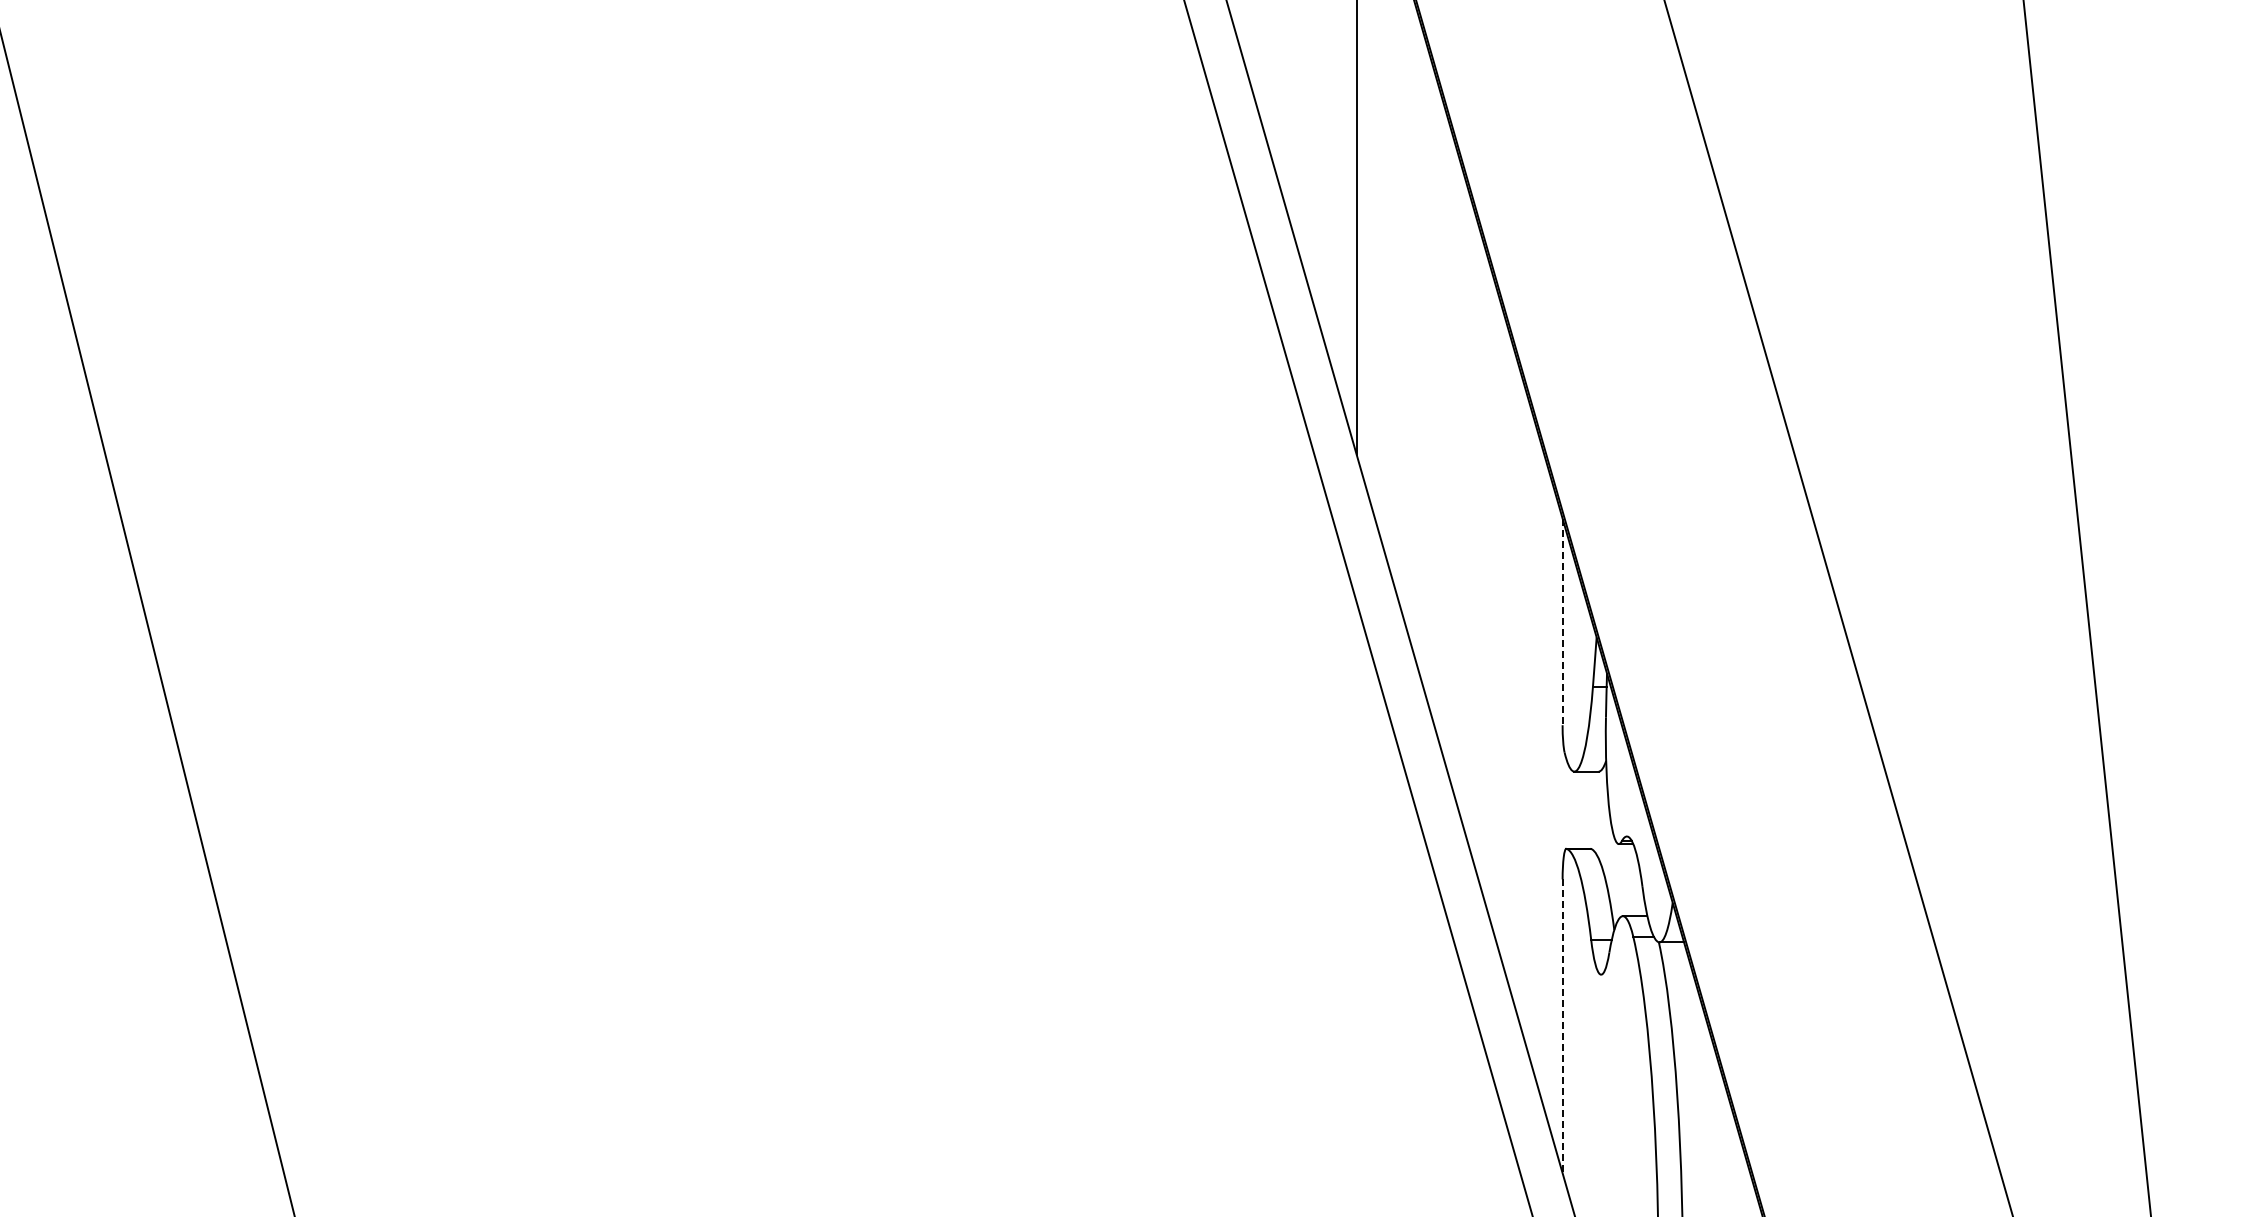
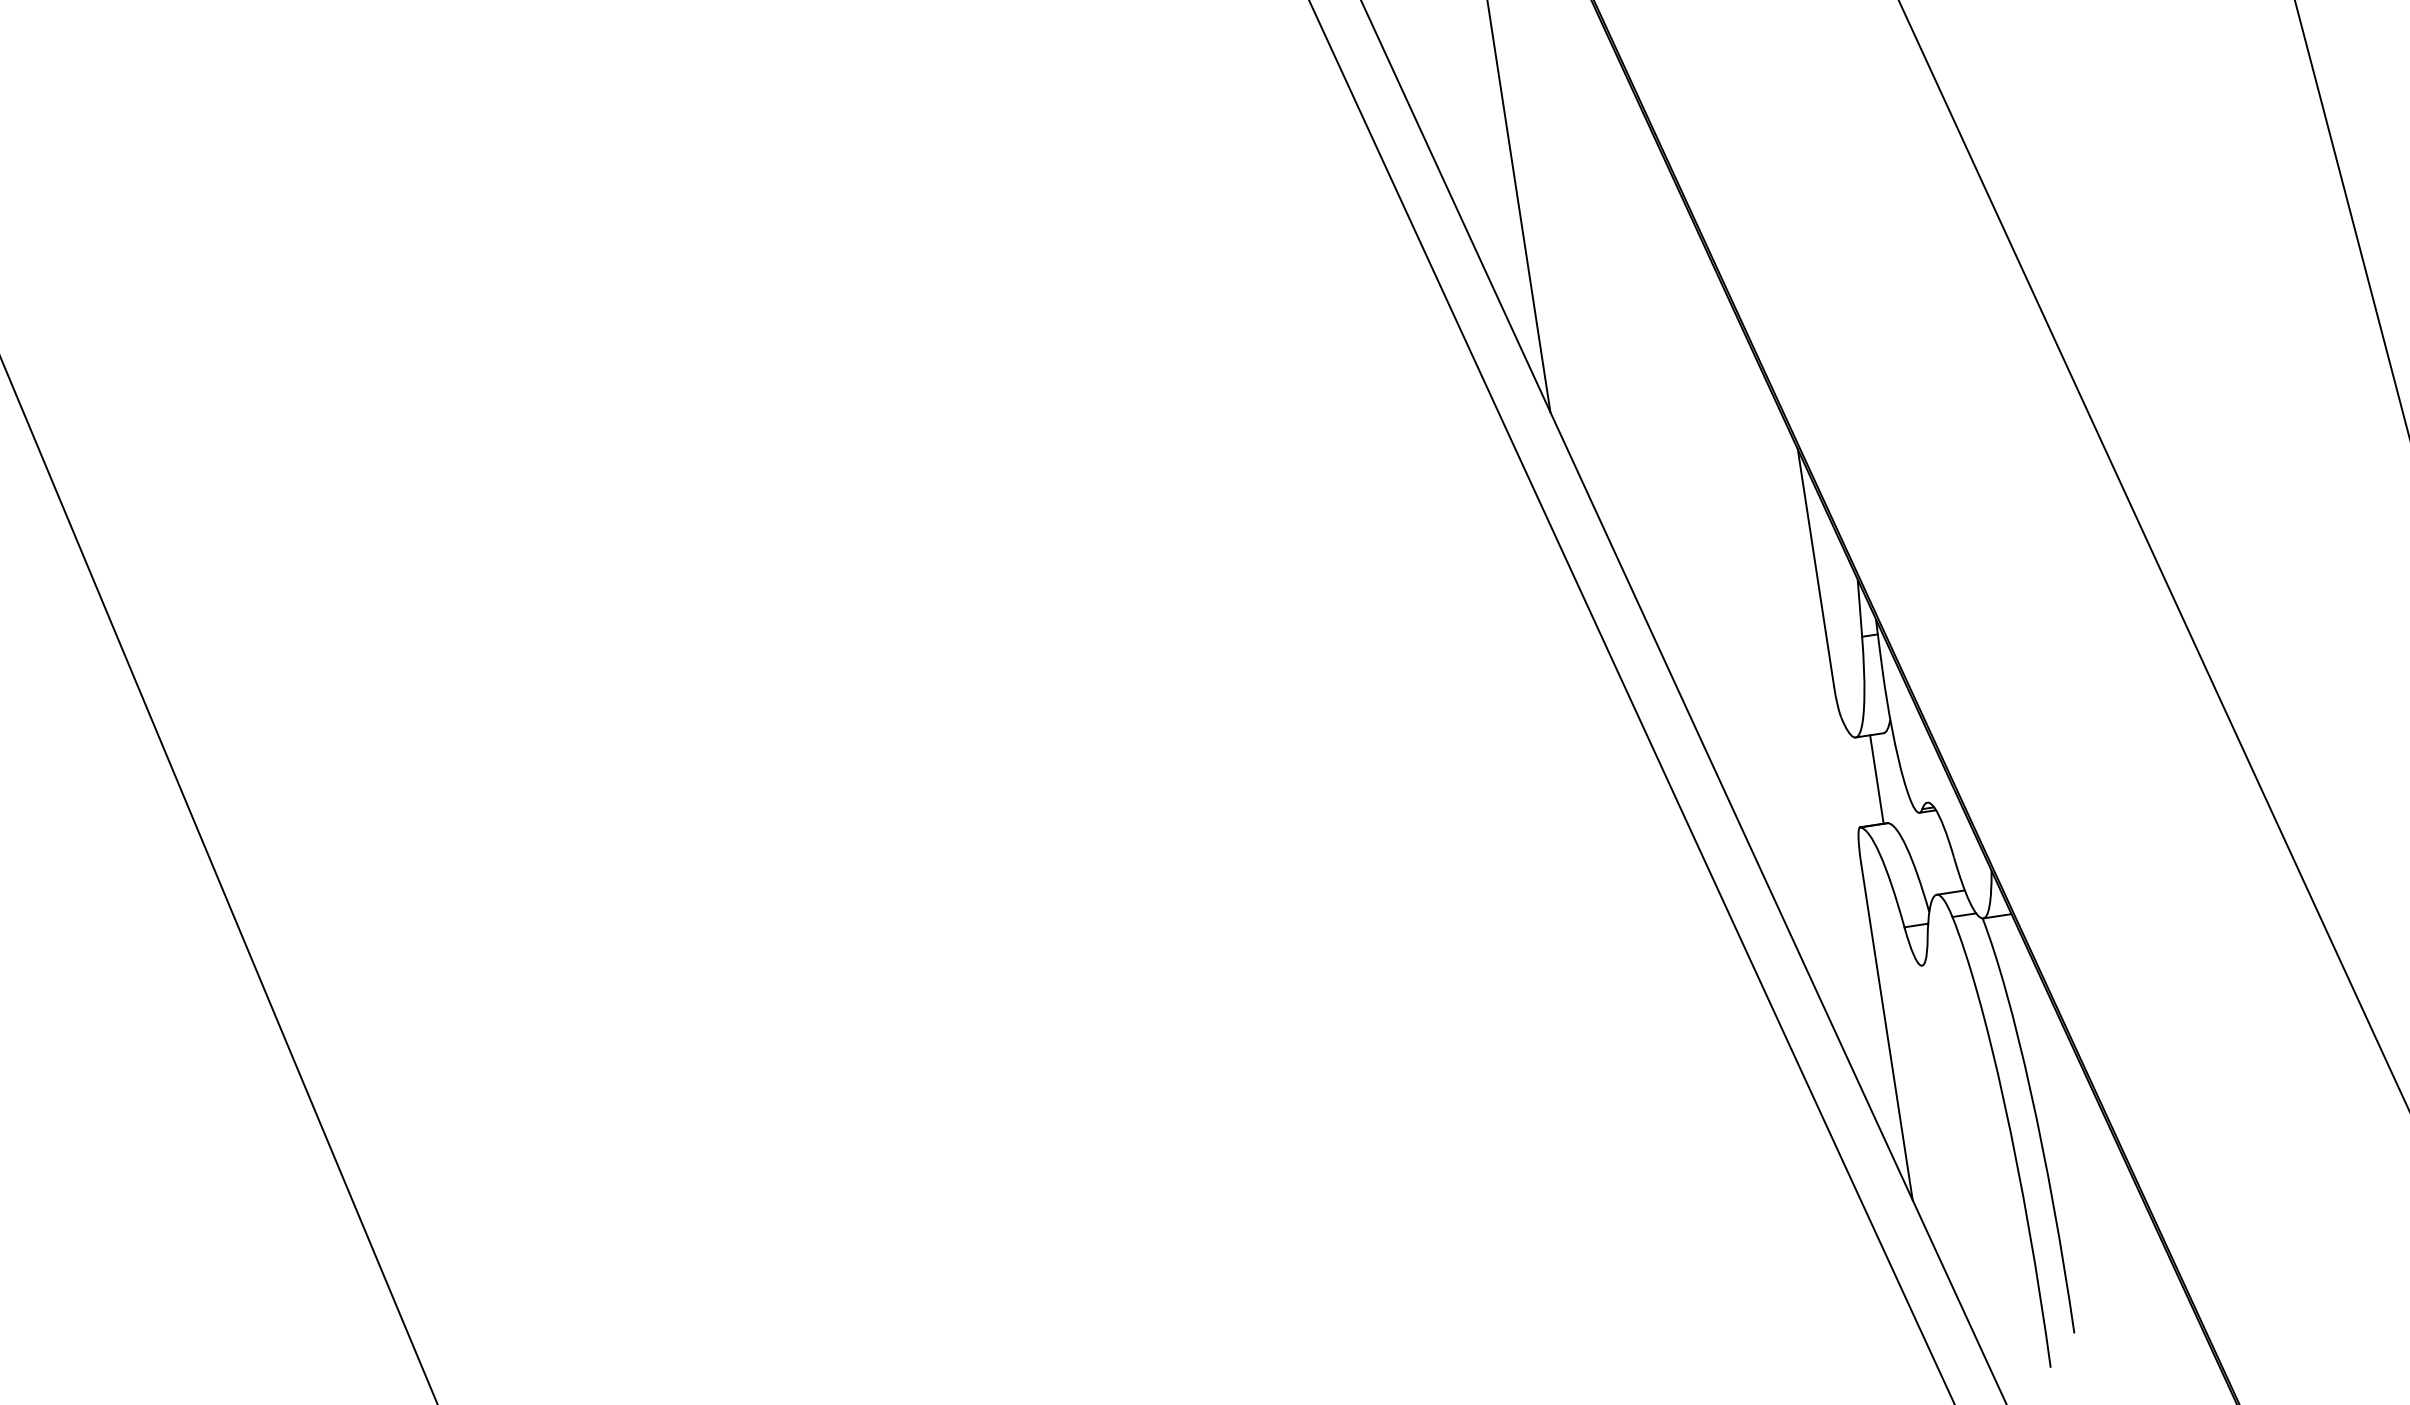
line: (1562, 622) -> (1815, 568), dashed -> solid
line: (1586, 809) -> (1876, 778), added
line: (1562, 1026) -> (1886, 1031), dashed -> solid

